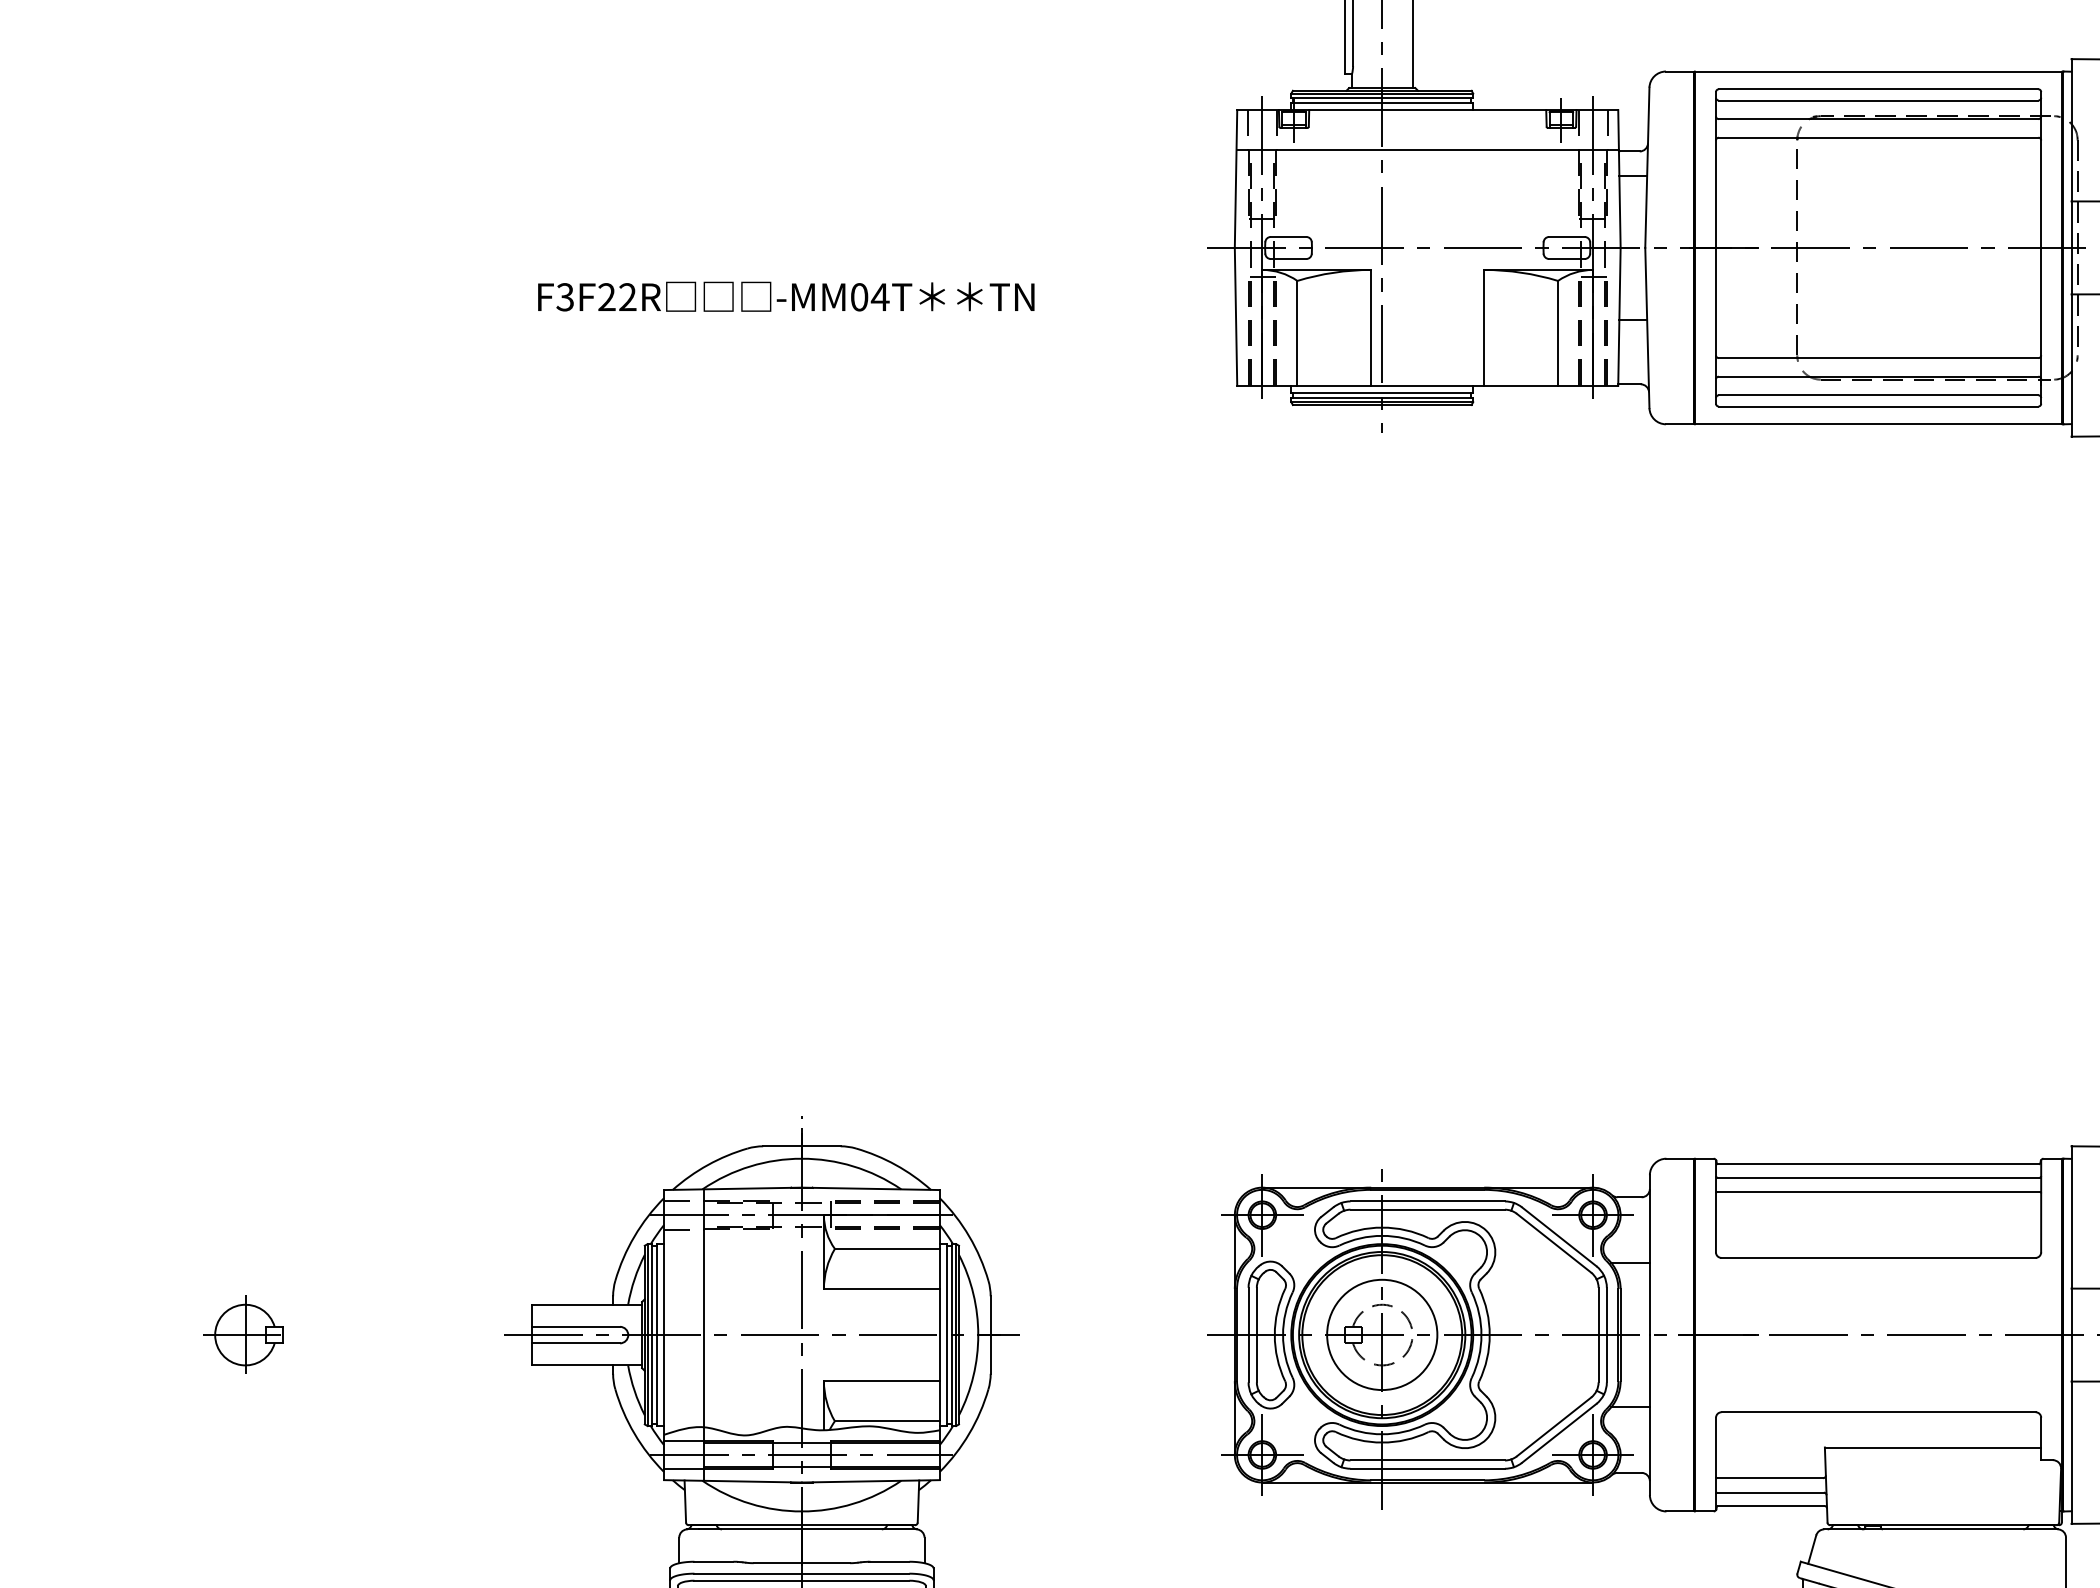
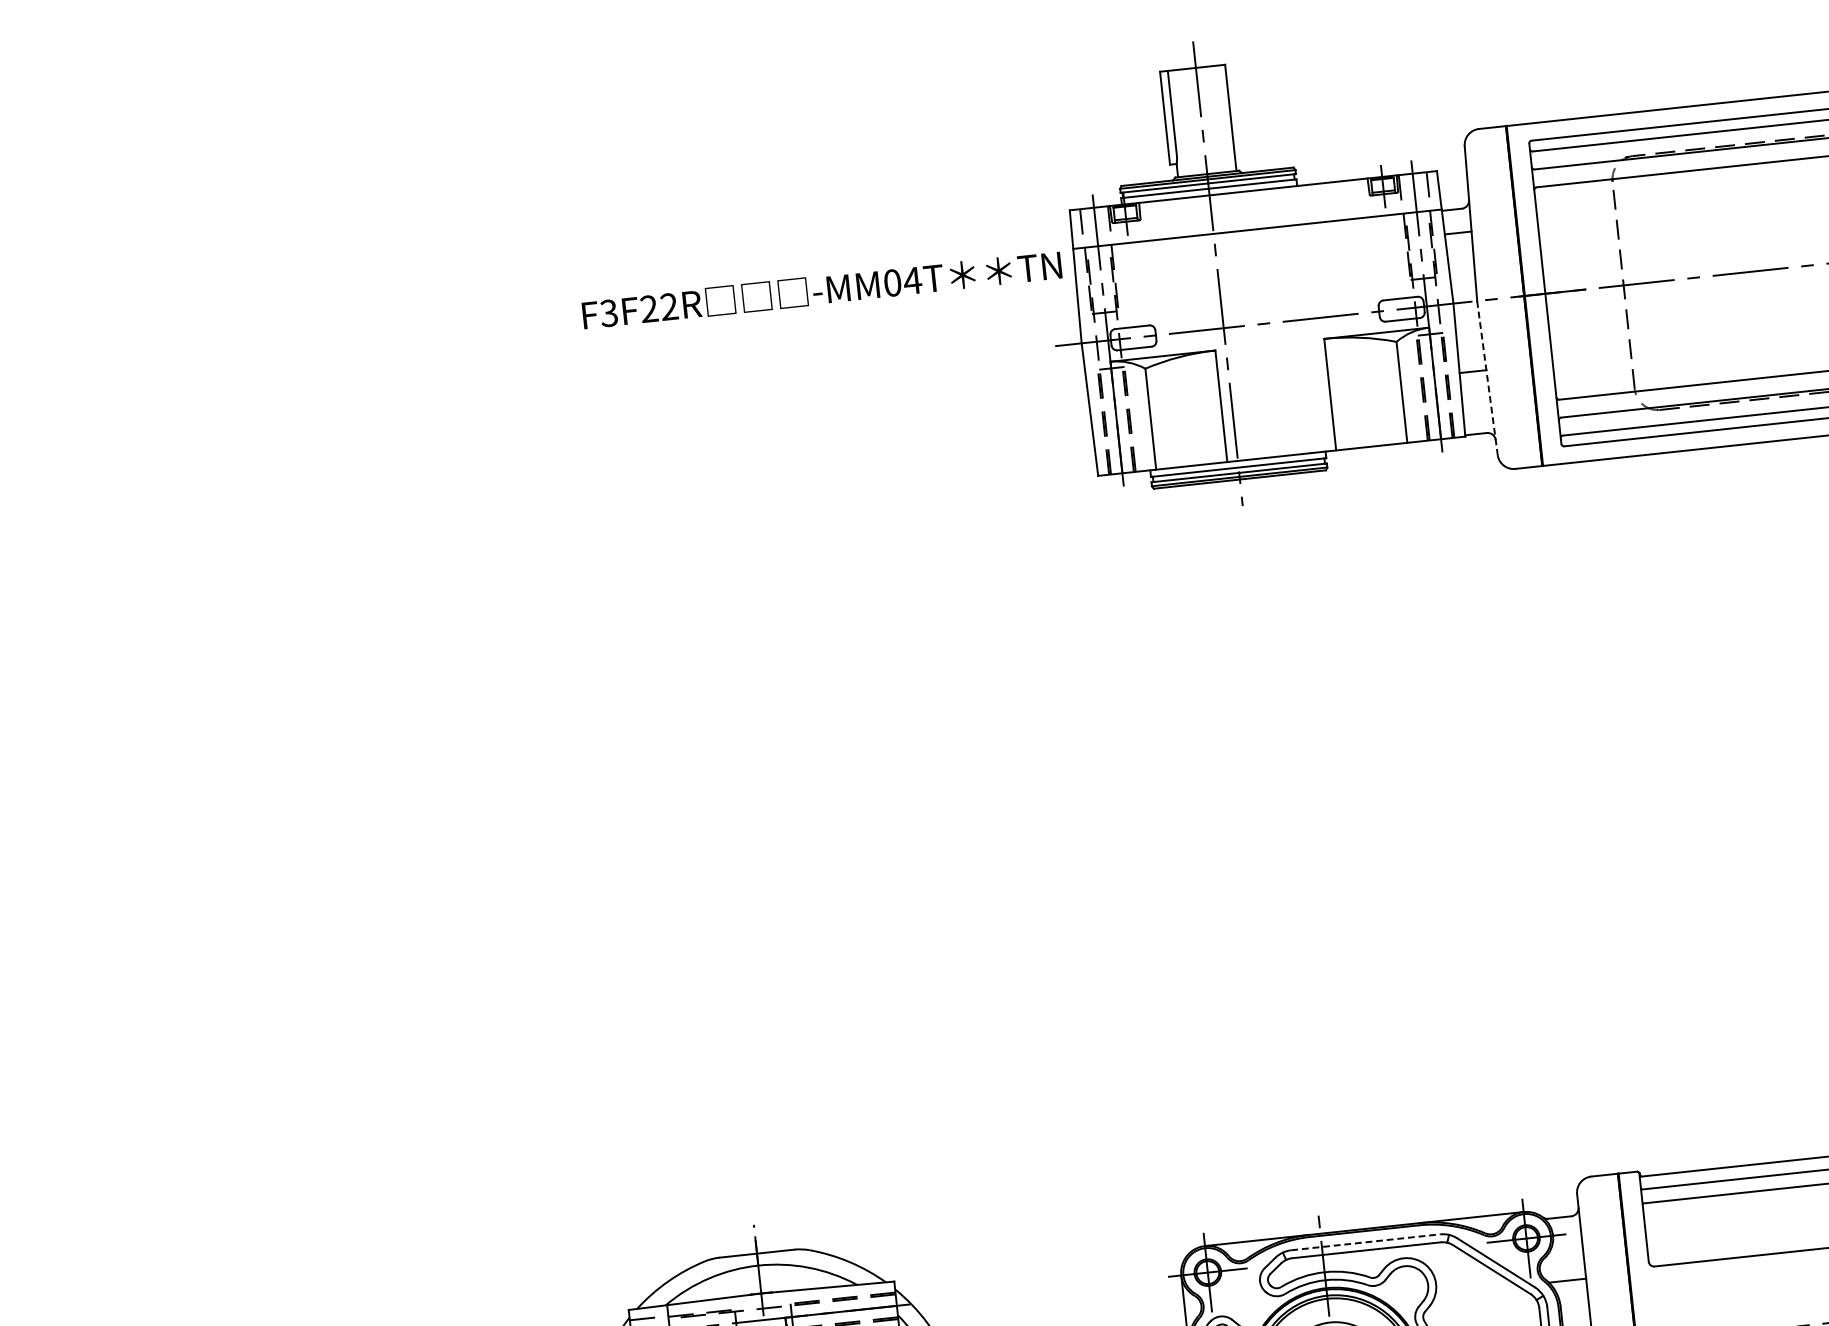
text: (786, 296) -> (822, 289), moved
line: (1647, 328) -> (1487, 378), solid -> dashed
line: (1428, 1201) -> (1366, 1242), solid -> dashed

